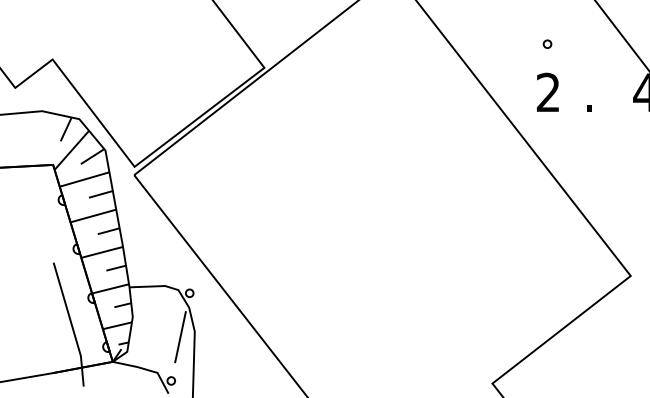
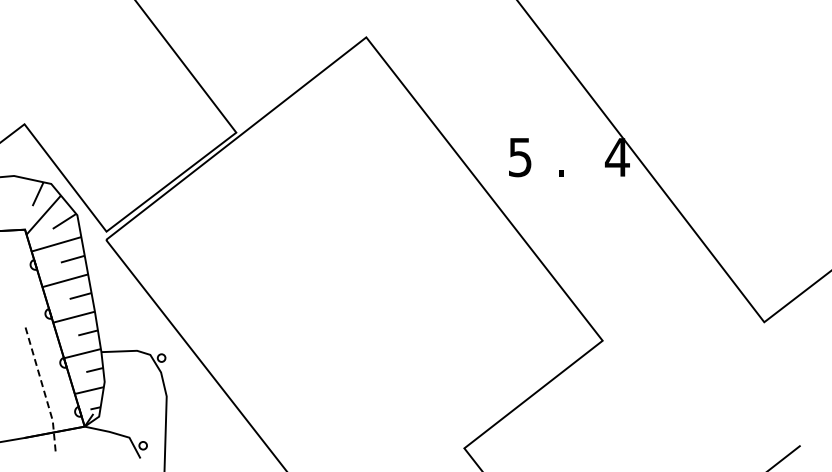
circle: (547, 43) -> (519, 108), removed
text: (547, 92) -> (519, 157), 2 -> 5
line: (71, 324) -> (43, 389), solid -> dashed
line: (180, 336) -> (152, 401), removed

